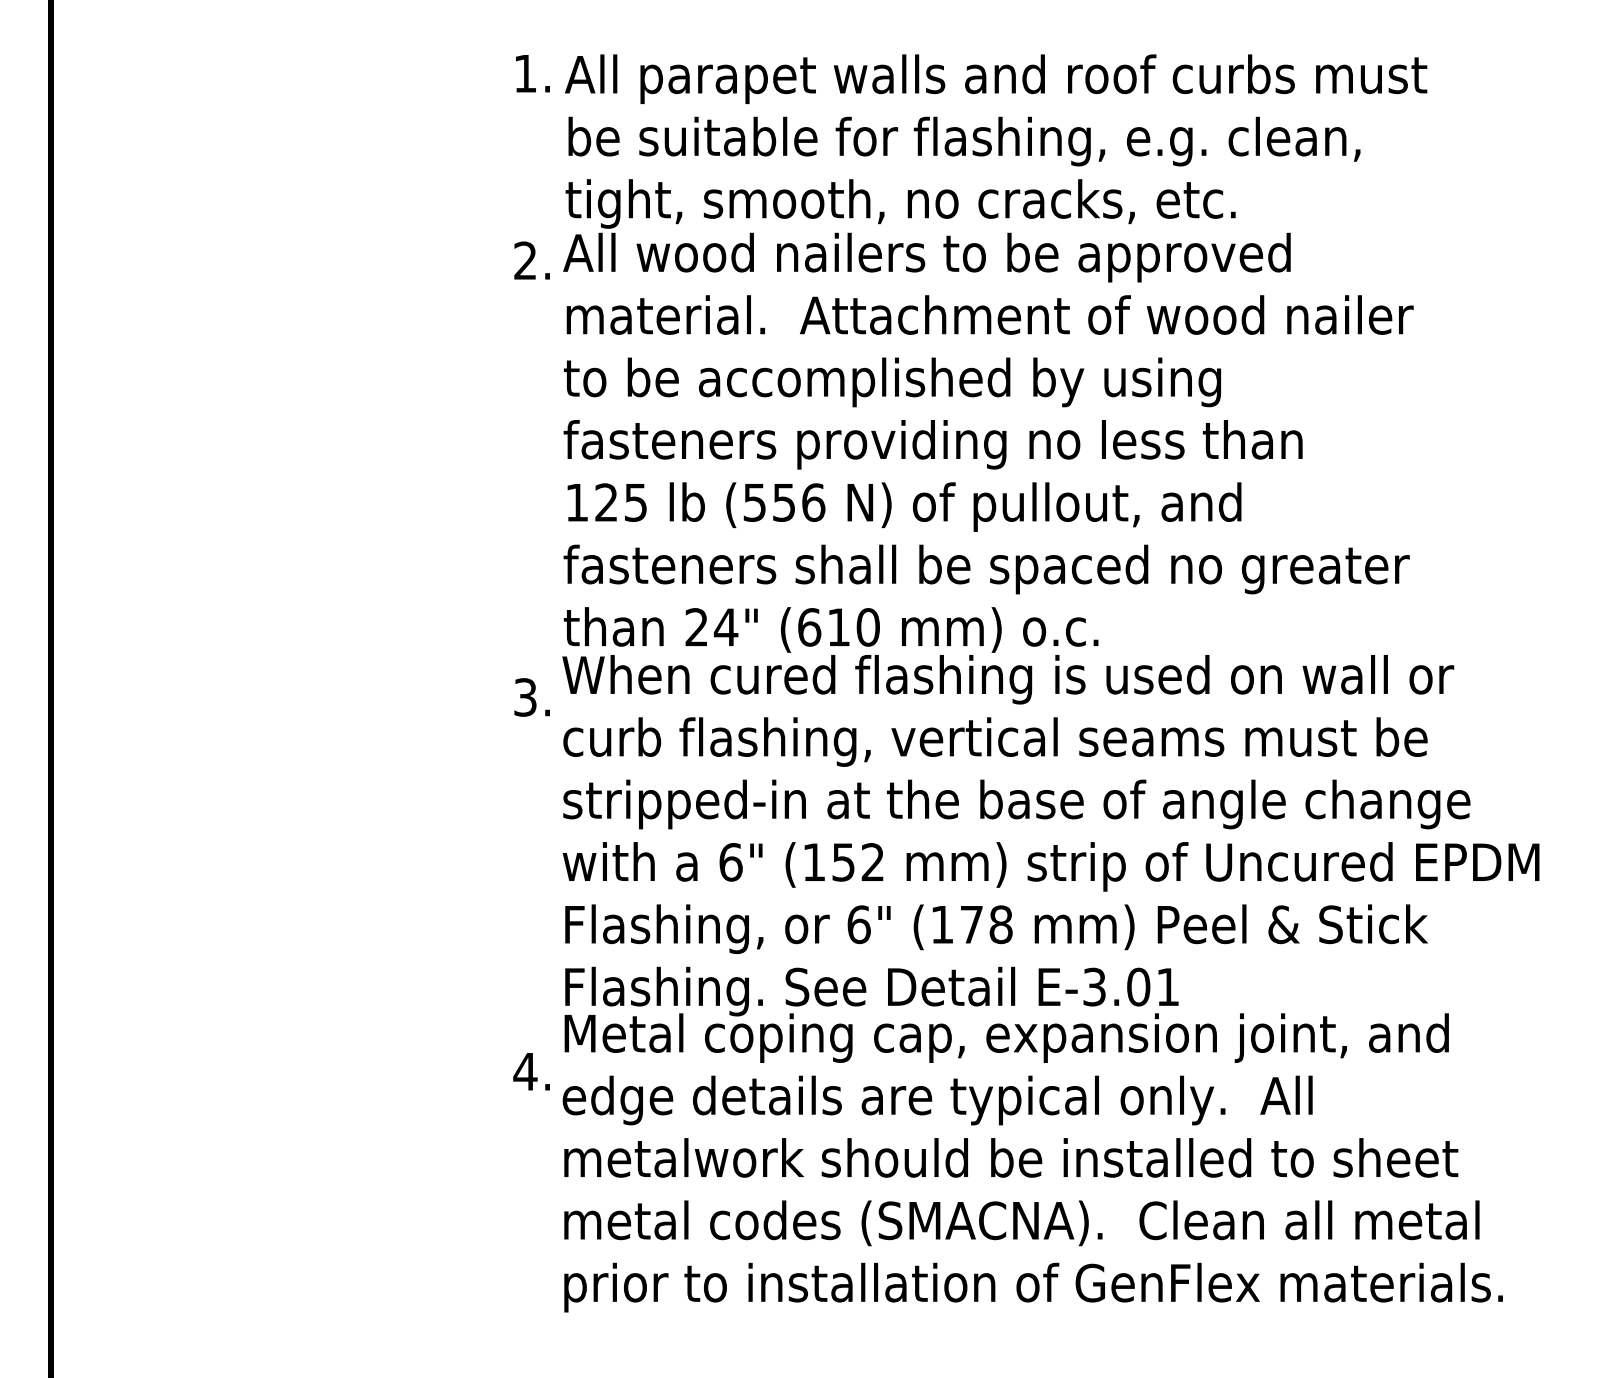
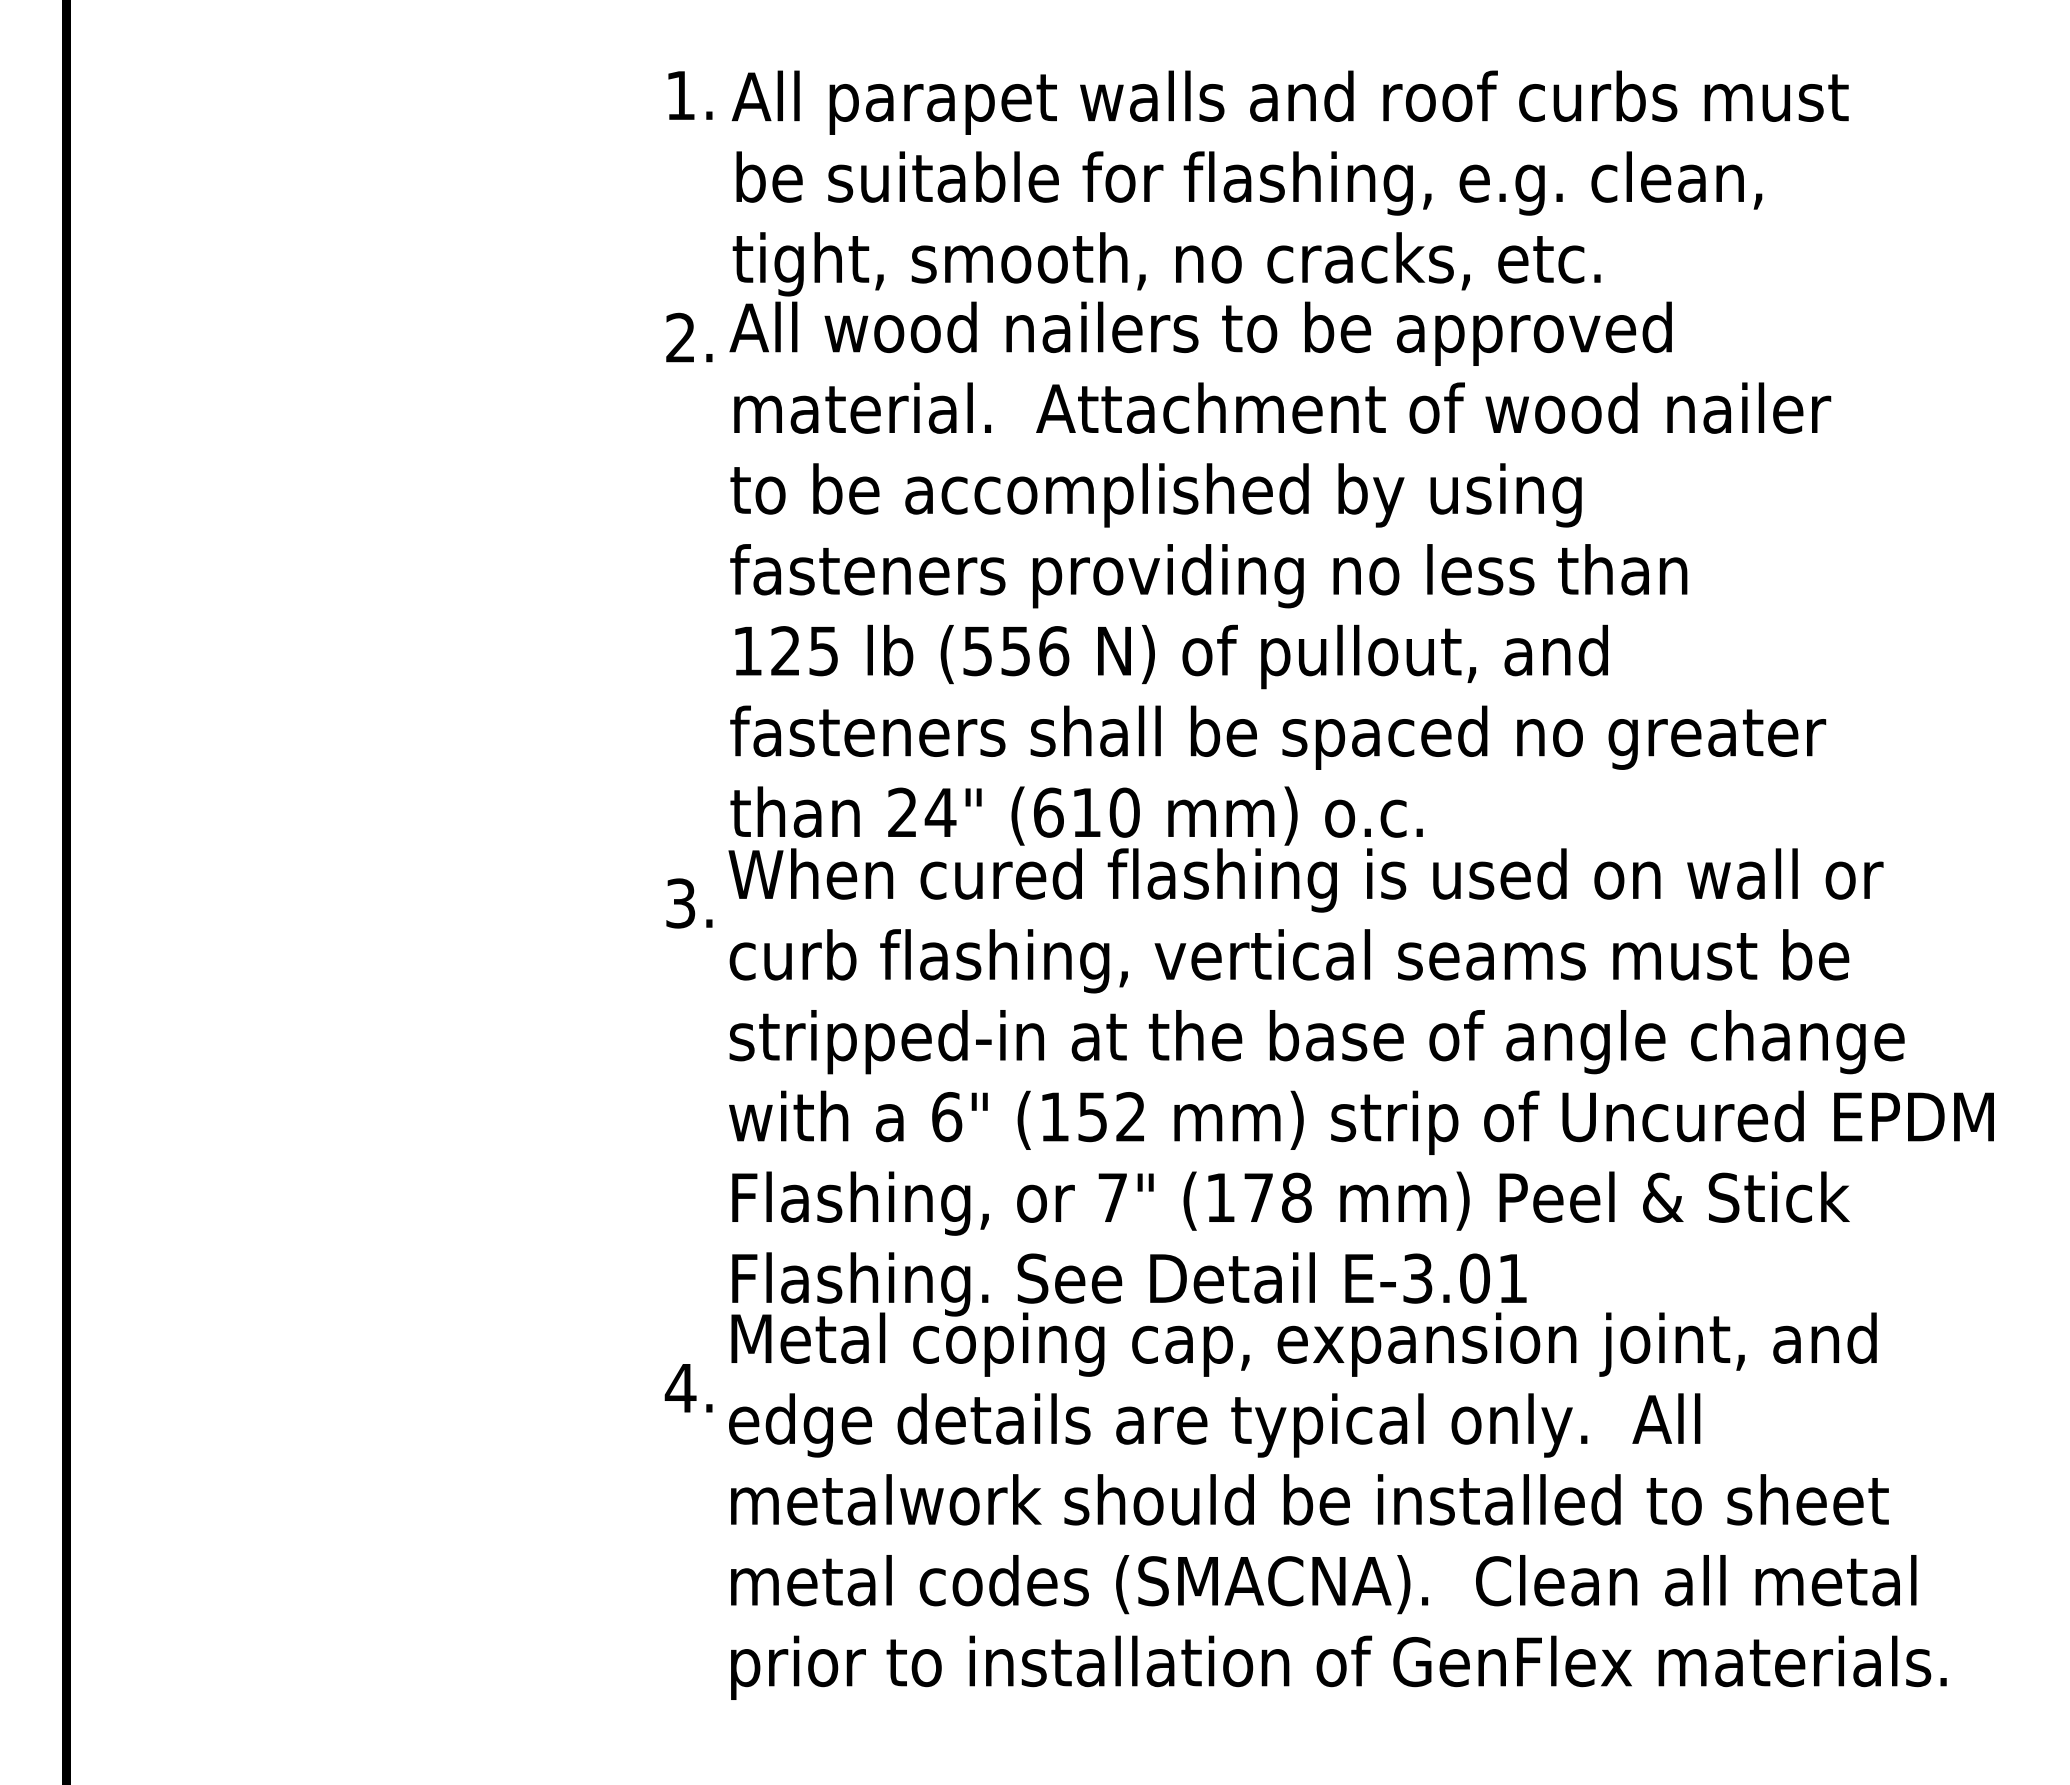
text: (859, 924) -> (1113, 1197), 6" -> 7"

